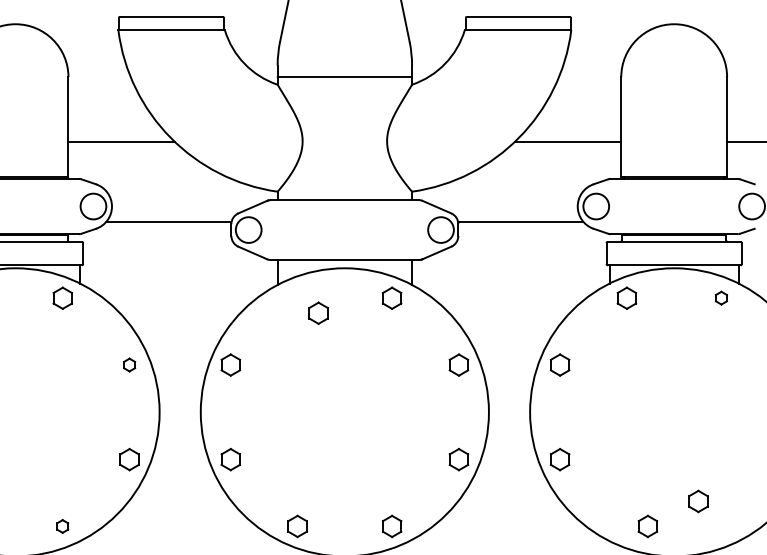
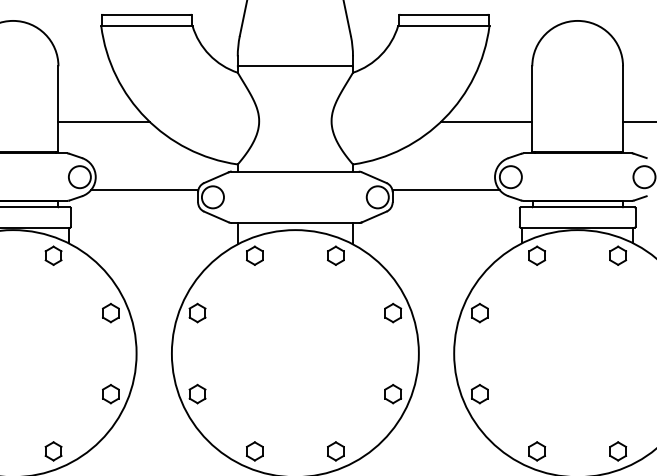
part: (721, 297) -> (618, 255), size x1.67
part: (318, 312) -> (254, 255), moved
part: (129, 364) -> (110, 312), size x1.67
part: (698, 501) -> (618, 451), moved
part: (62, 526) -> (53, 451), size x1.67
part: (647, 526) -> (536, 451), moved

